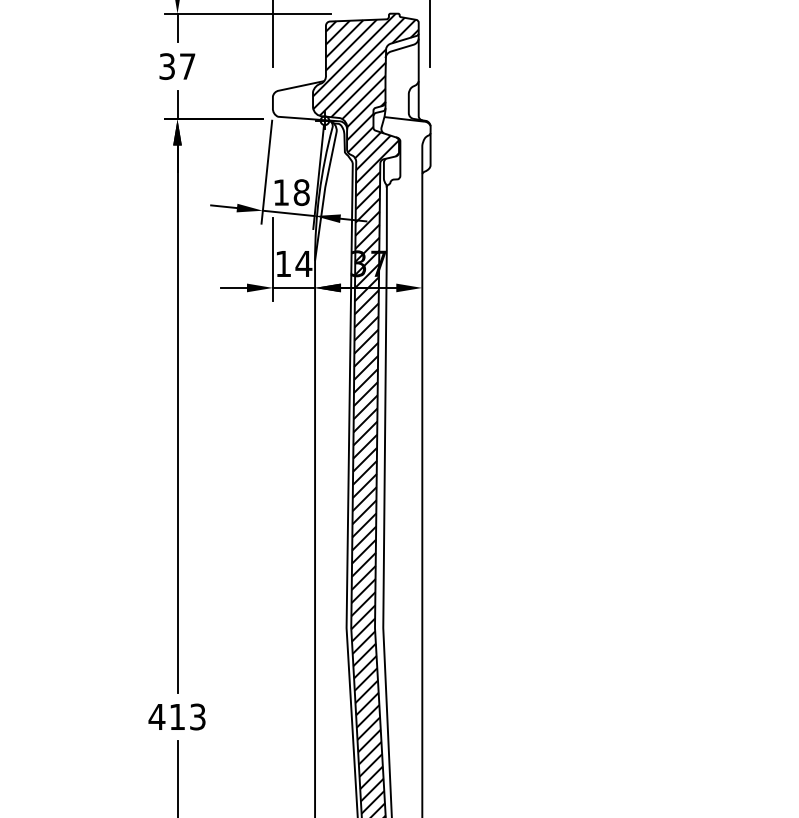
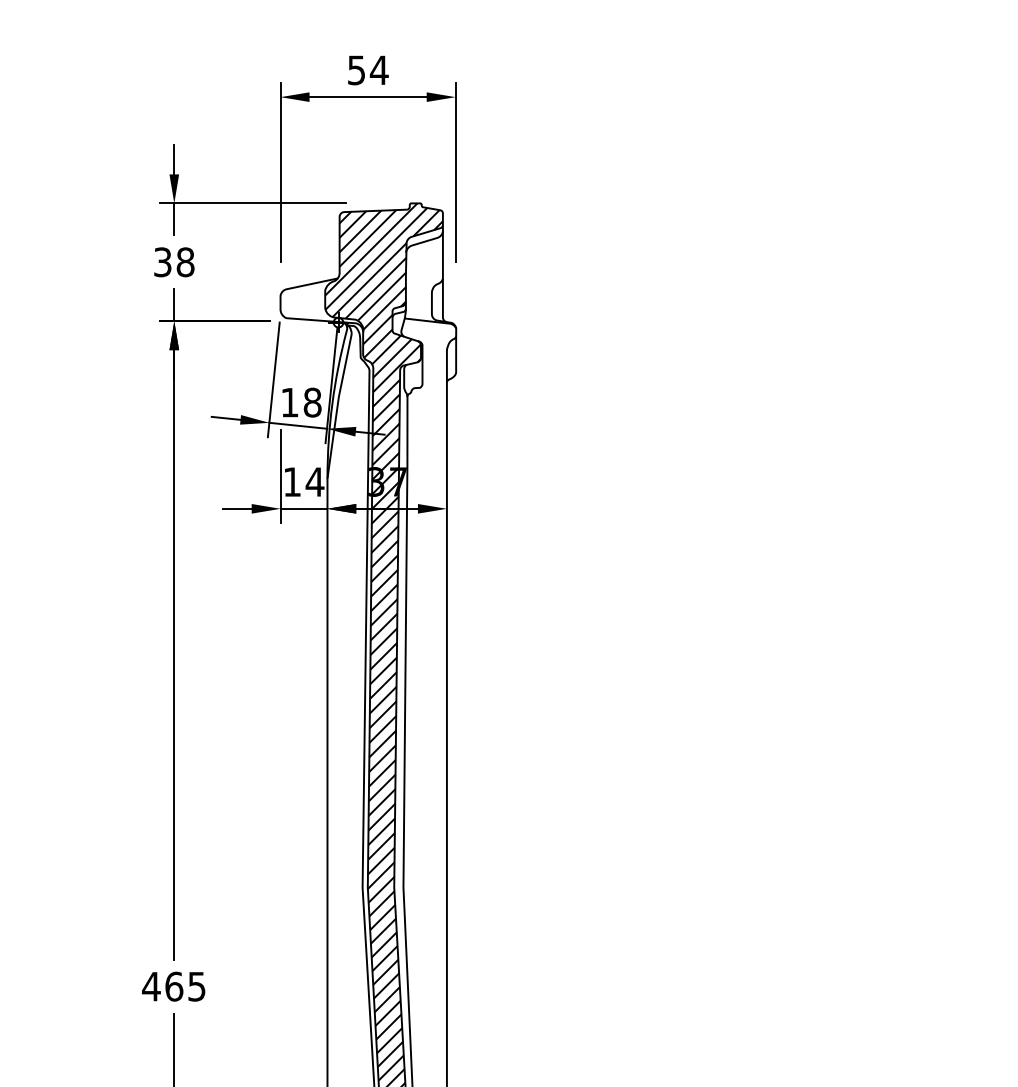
text: (187, 66) -> (185, 262), 37 -> 38
text: (187, 716) -> (185, 986), 413 -> 465

